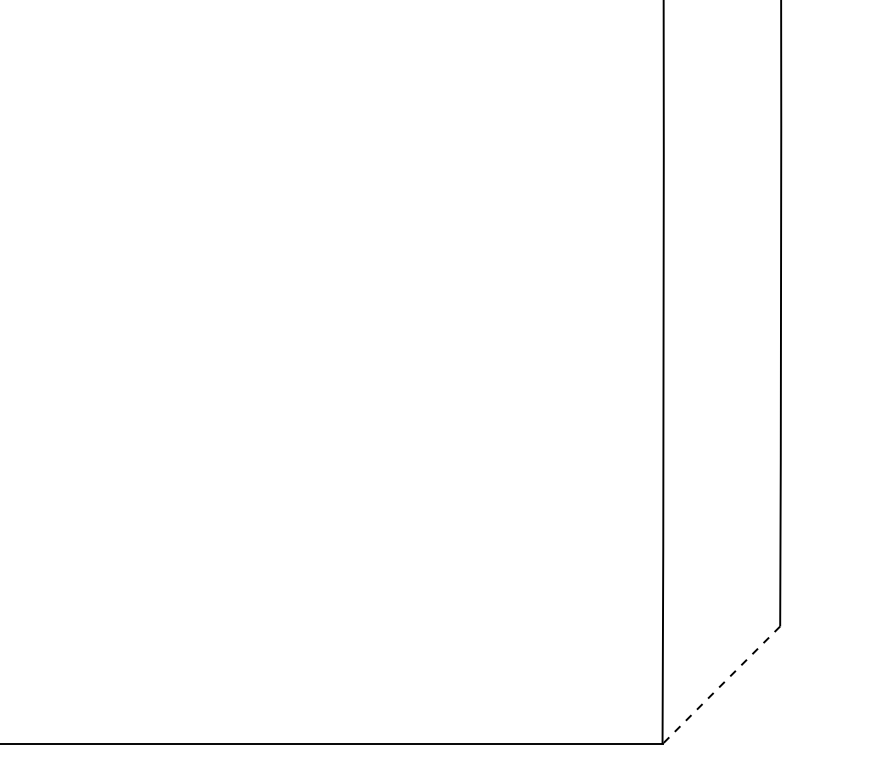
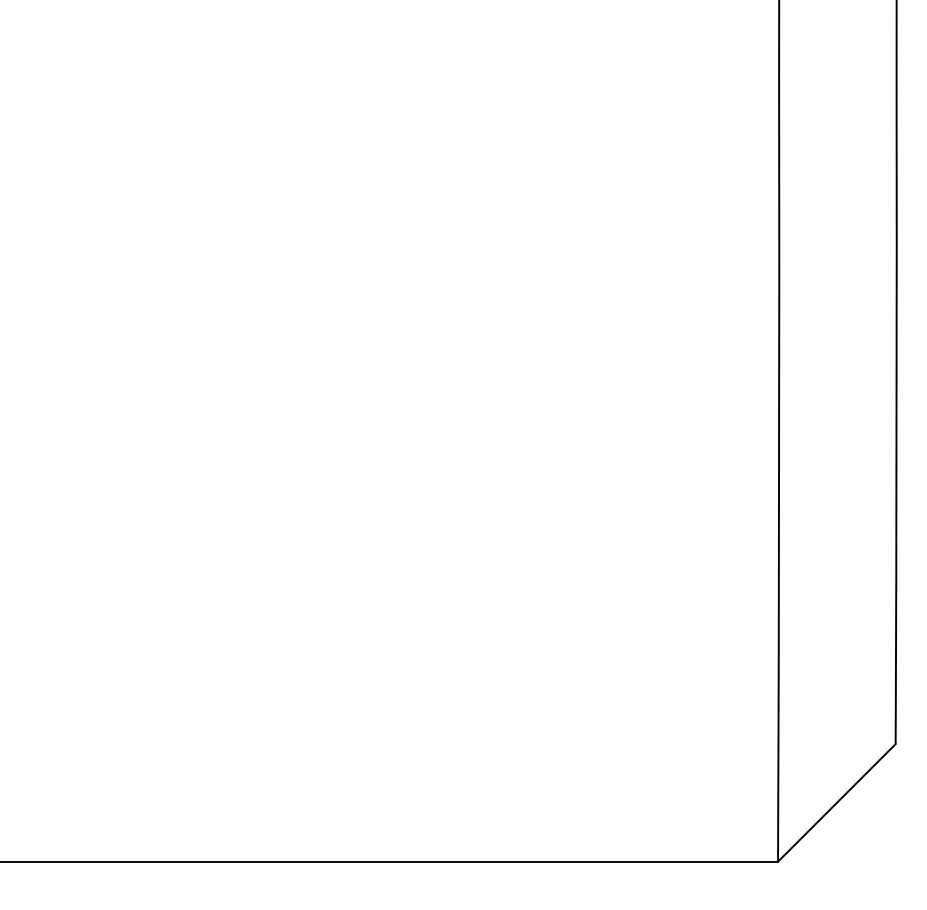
line: (721, 685) -> (836, 803), dashed -> solid

